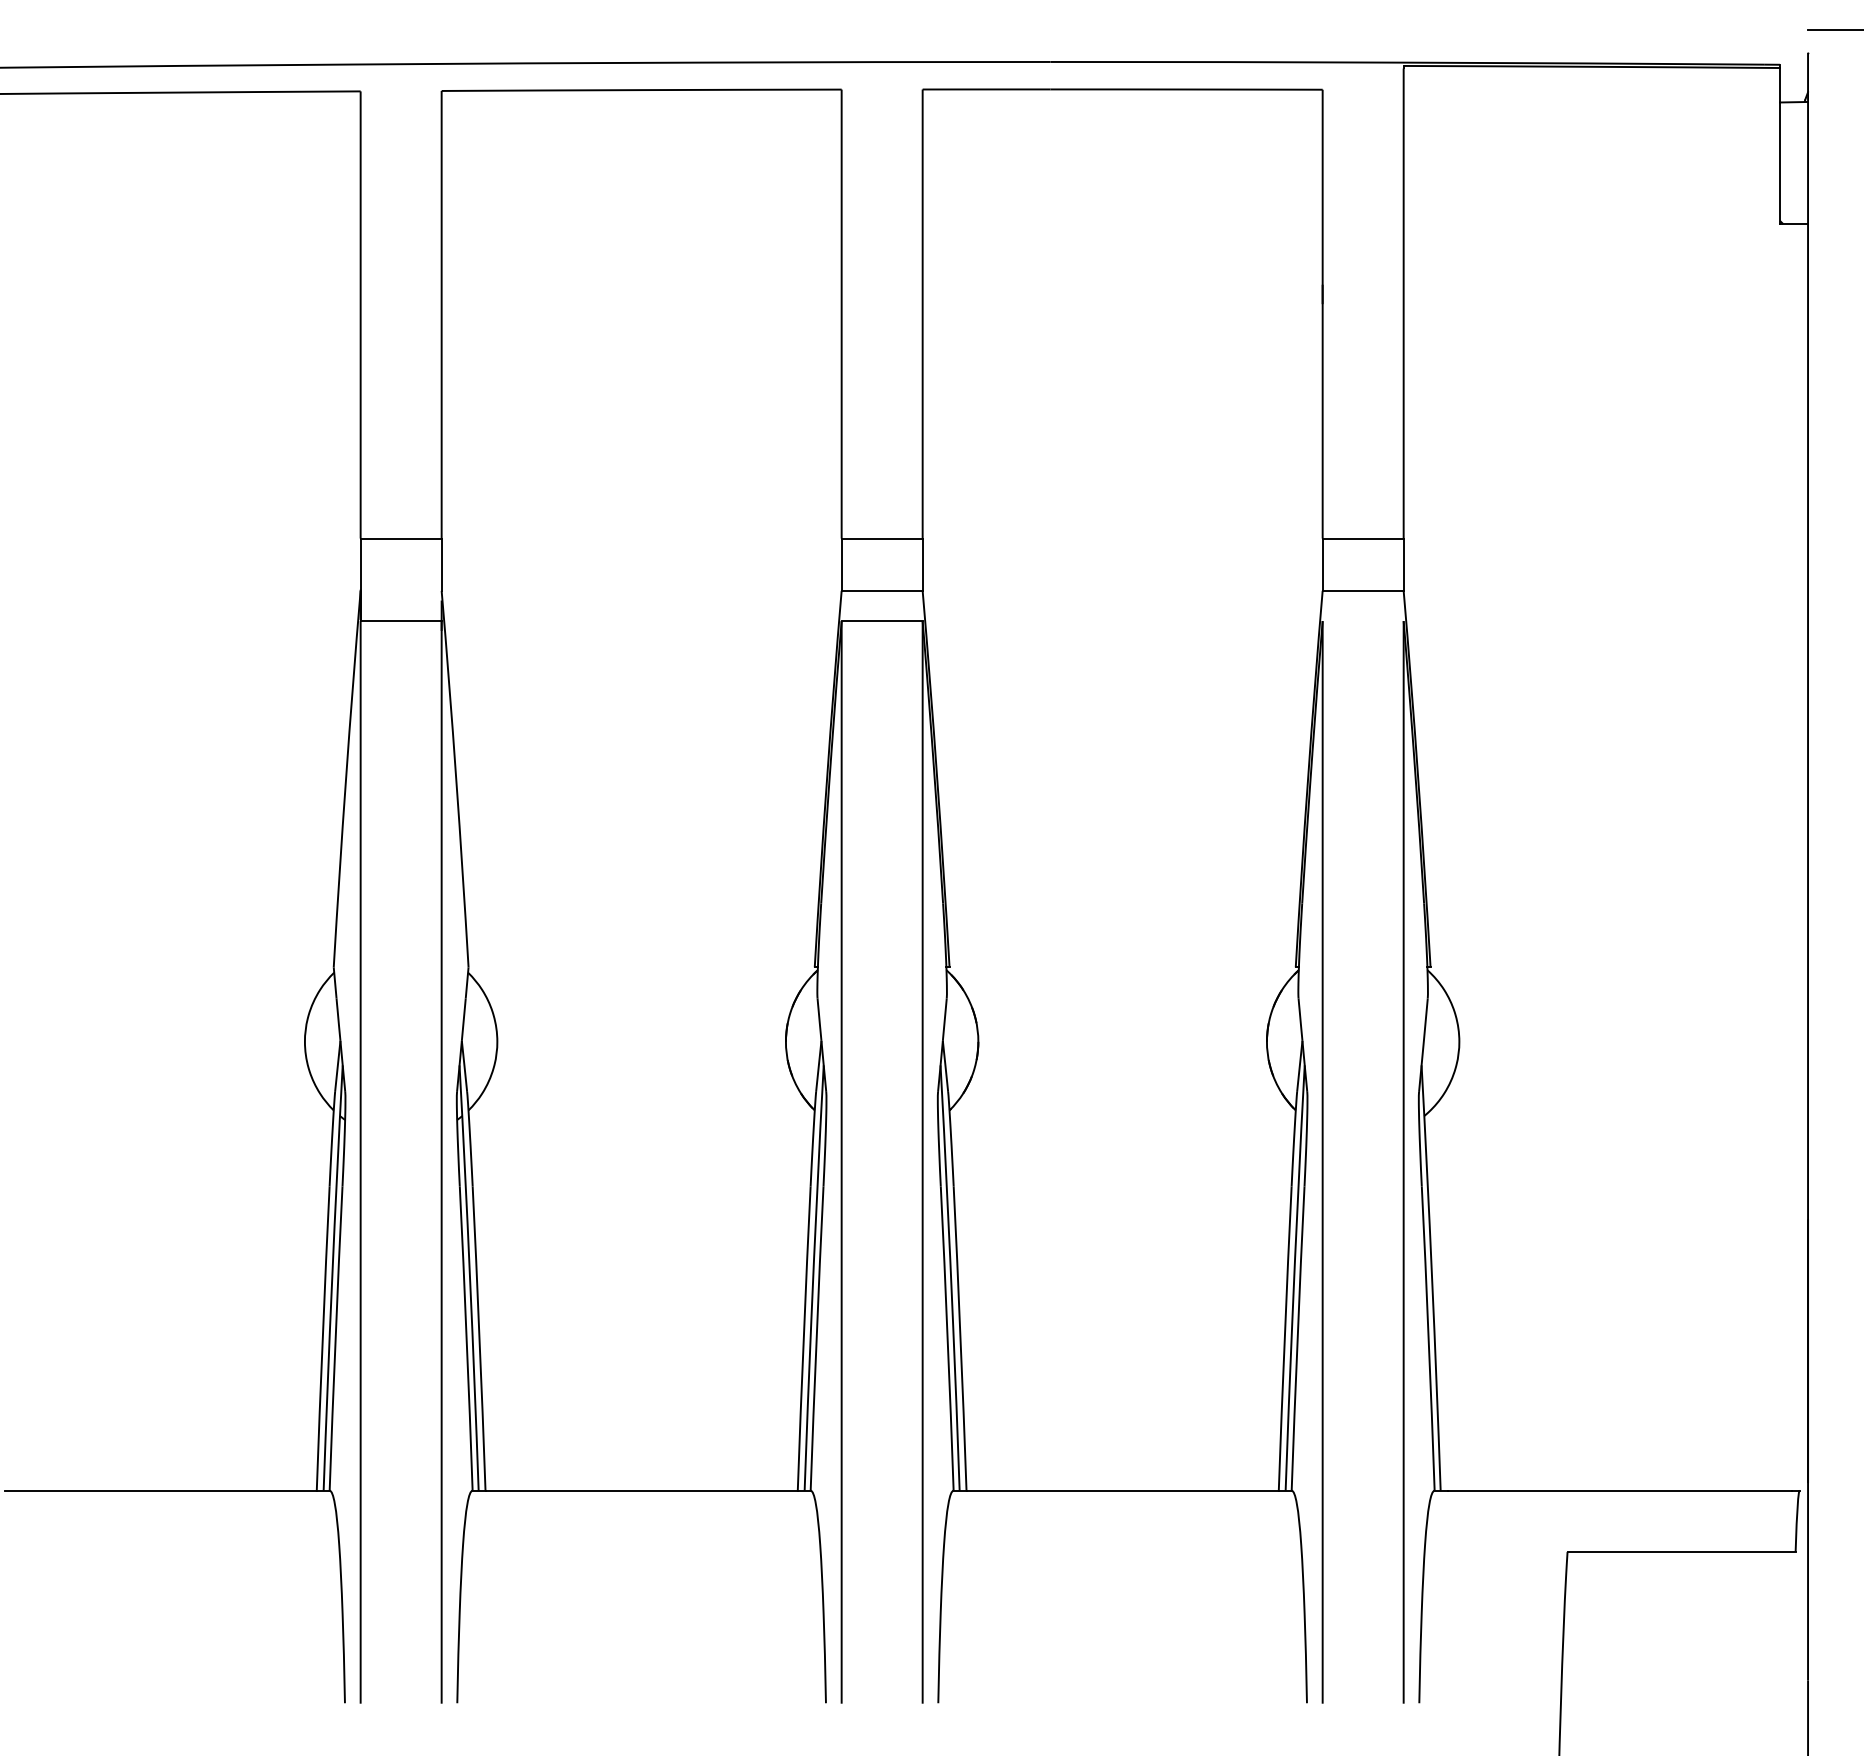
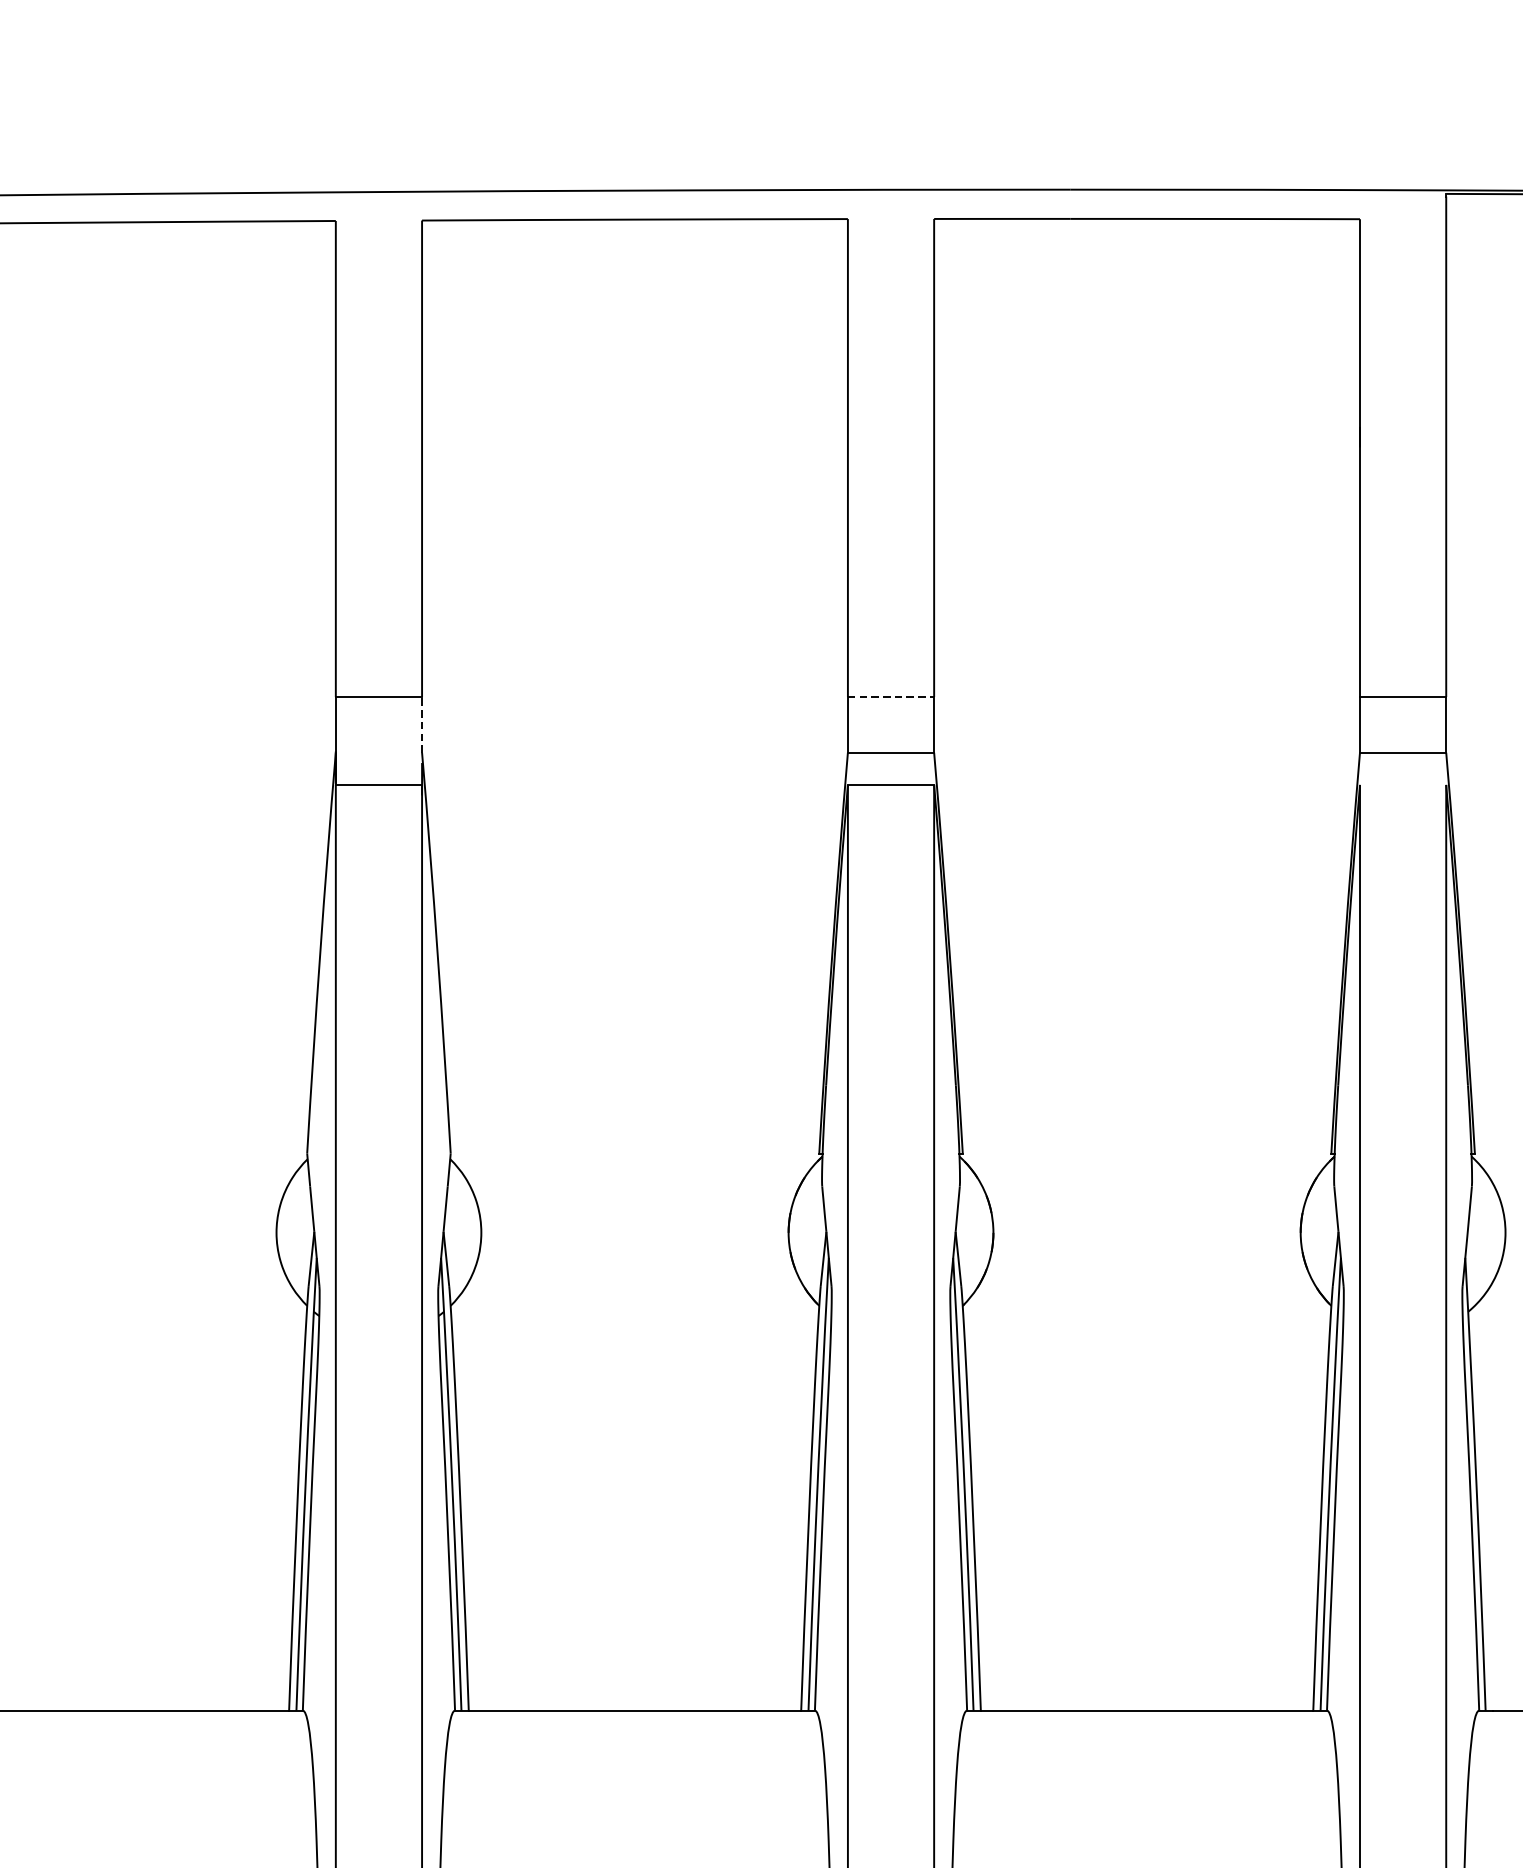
line: (882, 538) -> (891, 696), solid -> dashed
line: (441, 564) -> (421, 724), solid -> dashed

